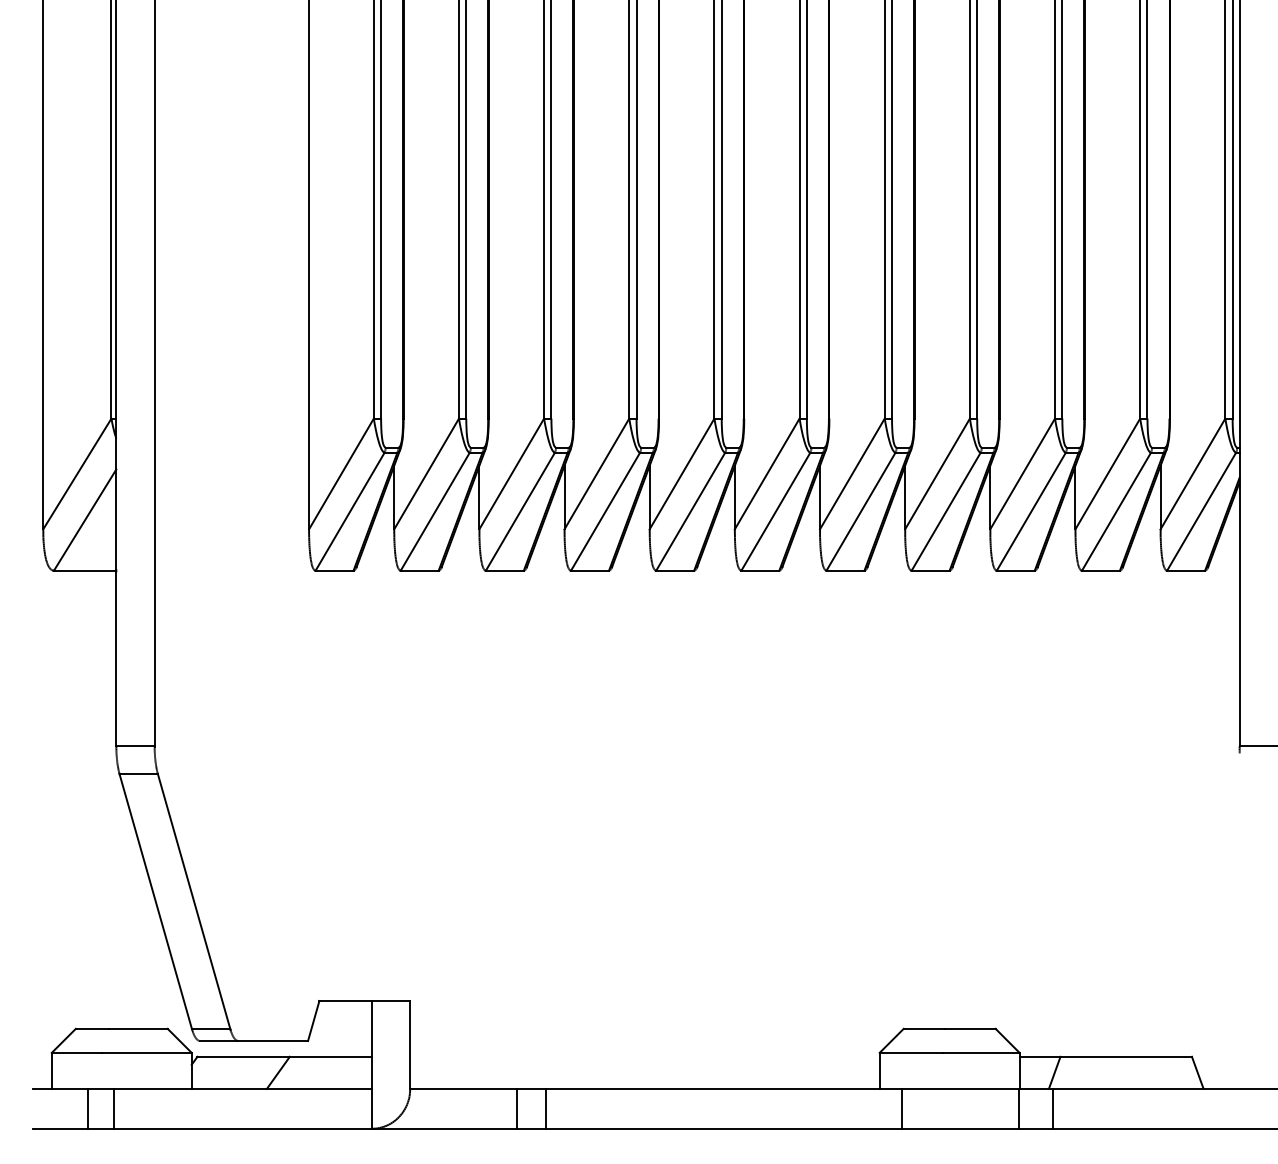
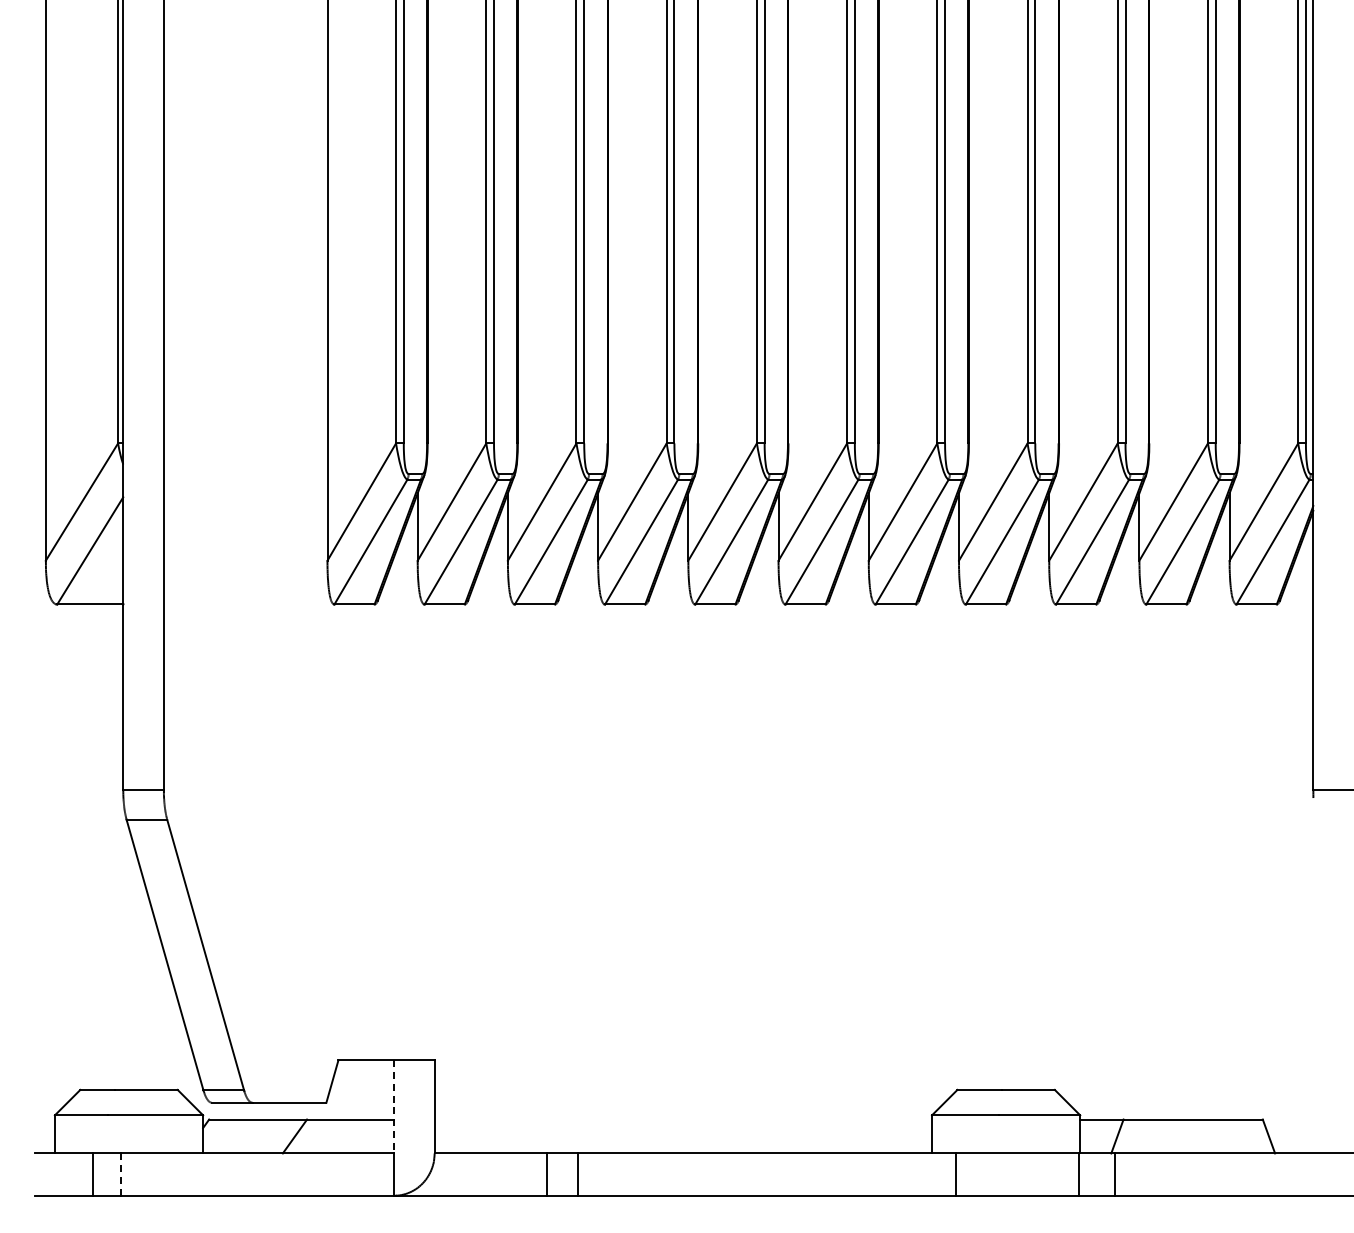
line: (372, 1044) -> (394, 1106), solid -> dashed
line: (114, 1109) -> (121, 1175), solid -> dashed

